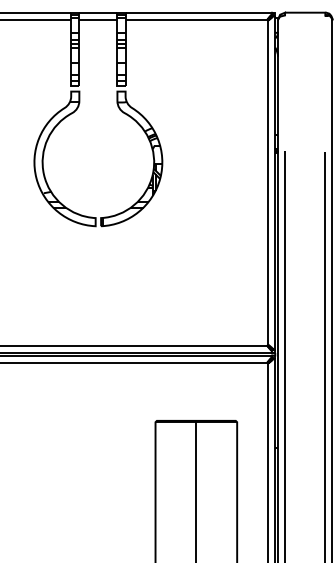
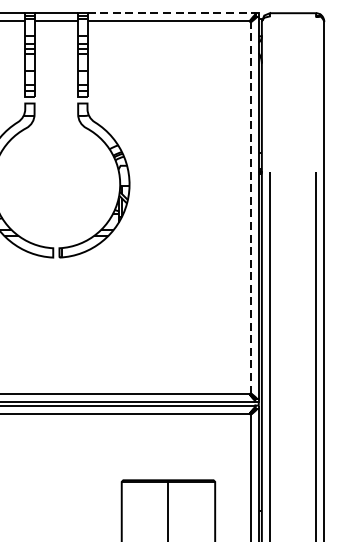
line: (199, 12) -> (172, 13), solid -> dashed
line: (268, 182) -> (251, 207), solid -> dashed

